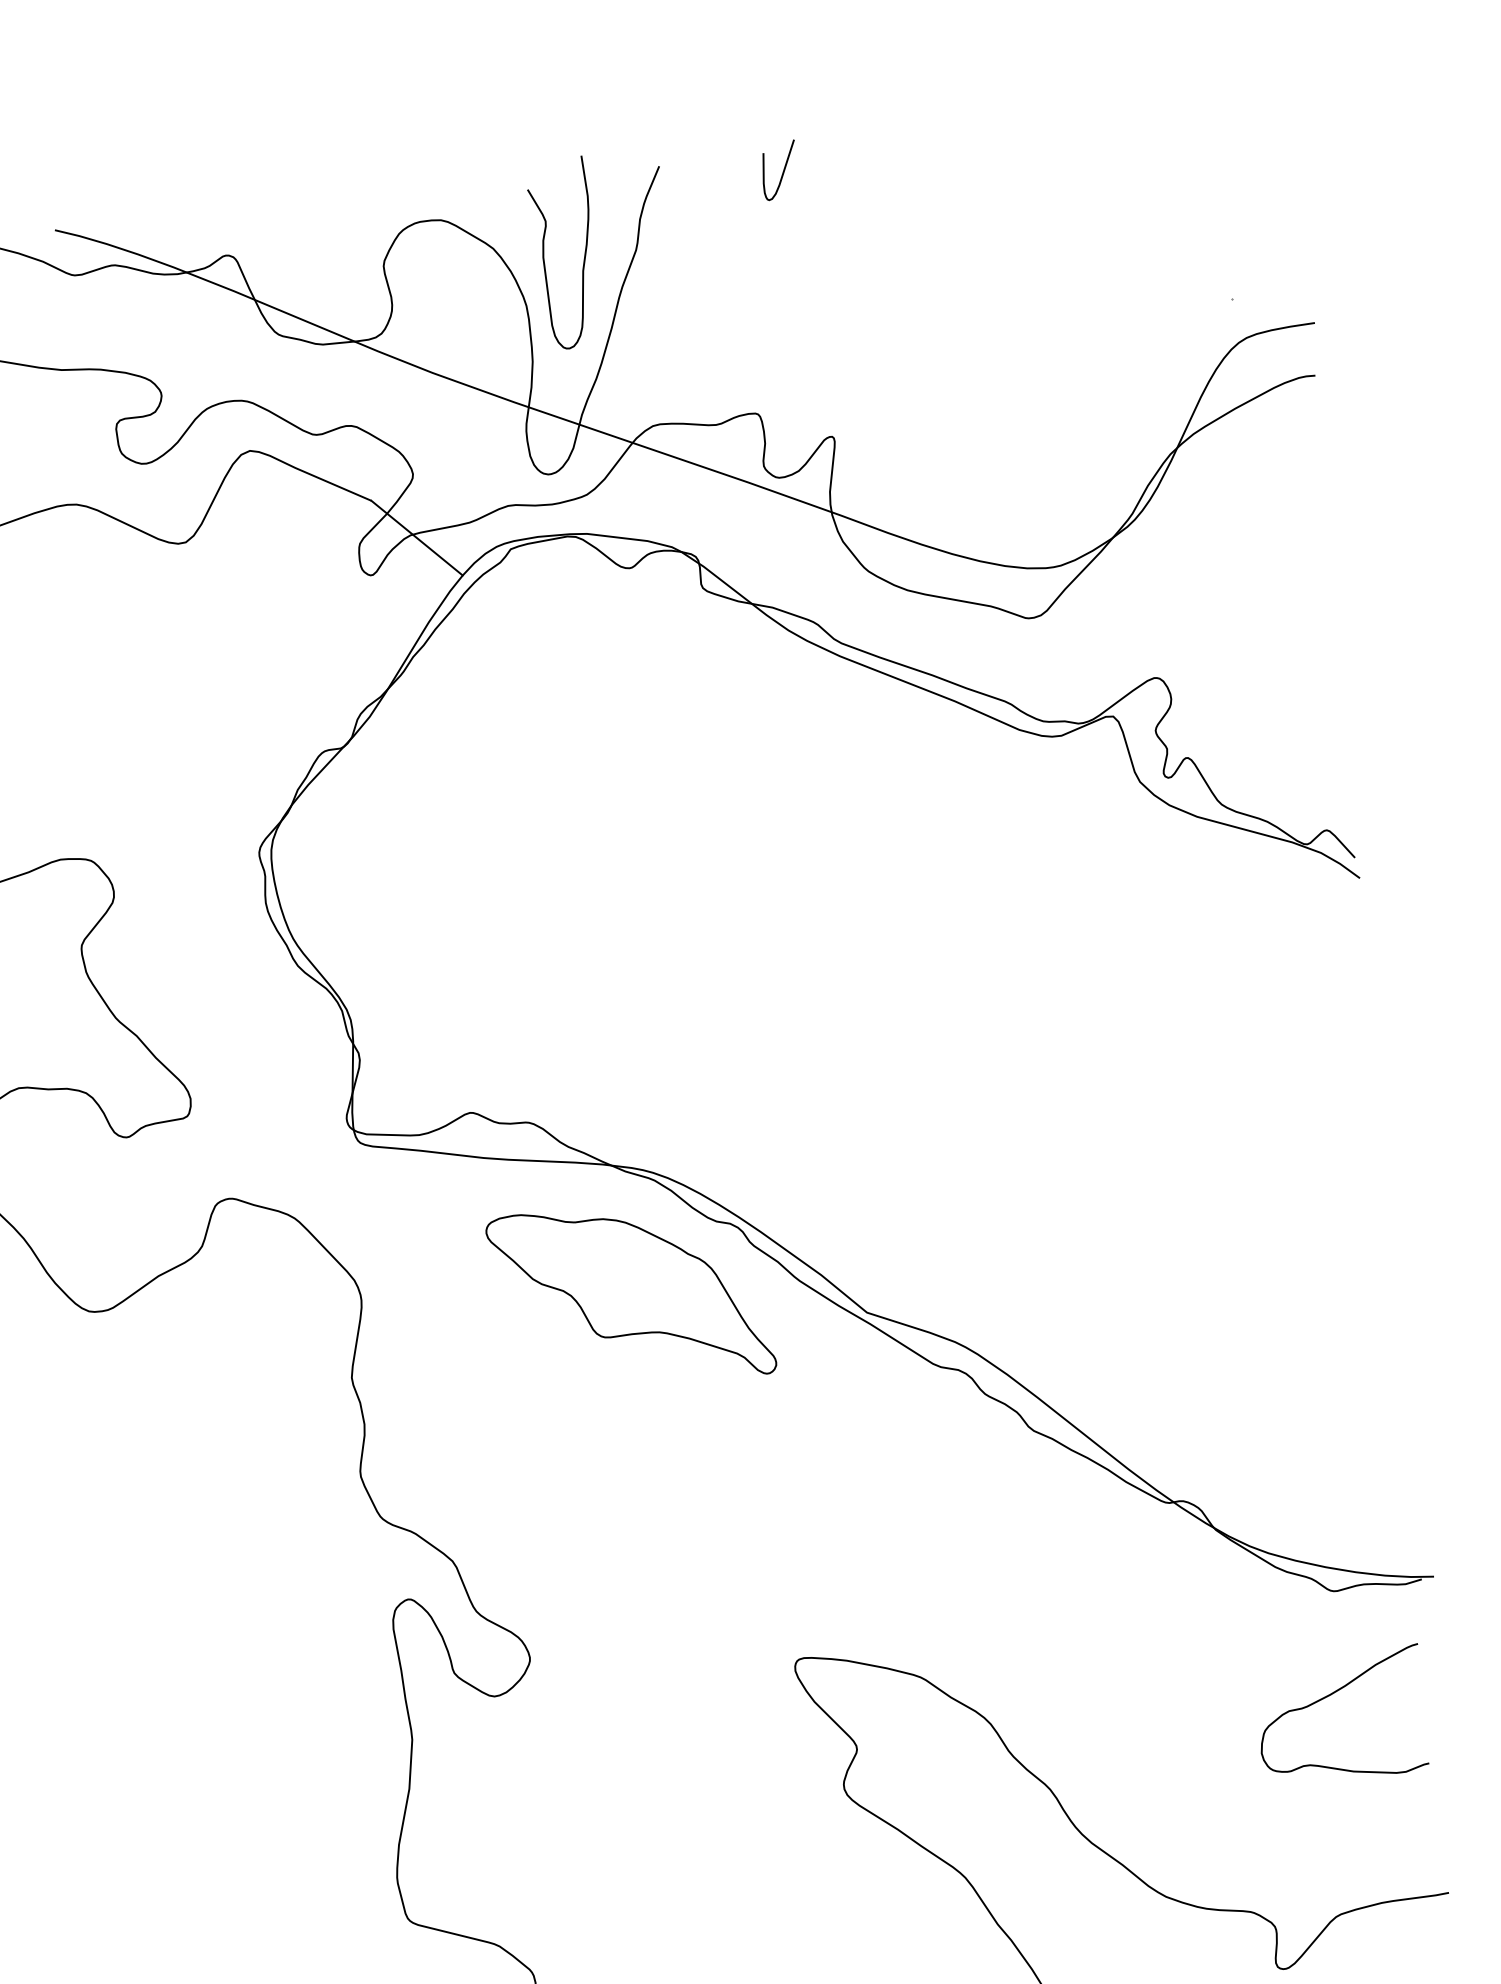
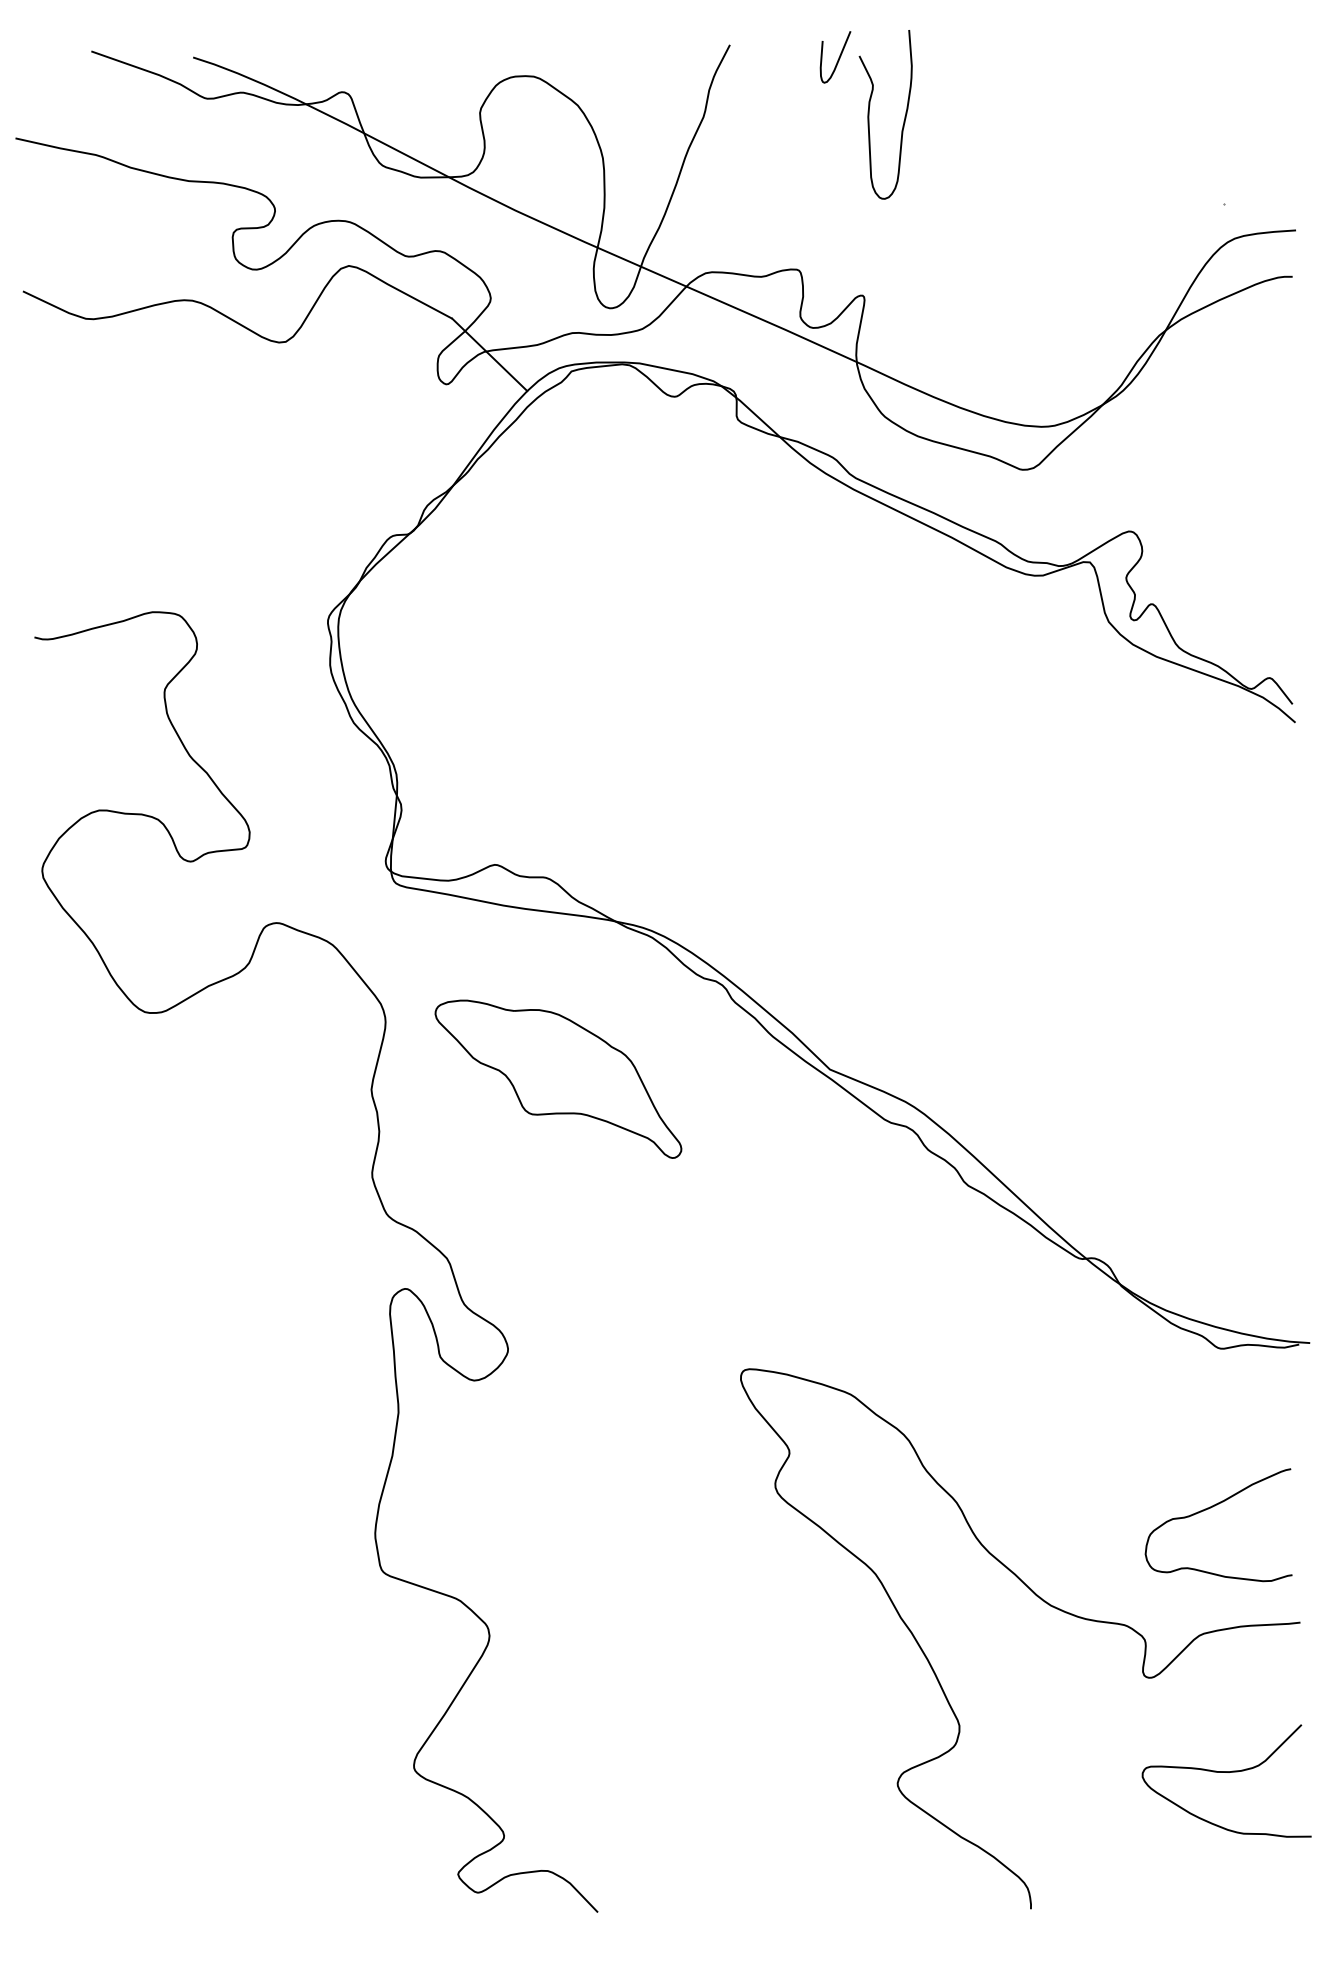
curve: (544, 254) -> (869, 114), moved
part: (631, 1294) -> (558, 1078), moved
curve: (1333, 1694) -> (1213, 1507), moved

